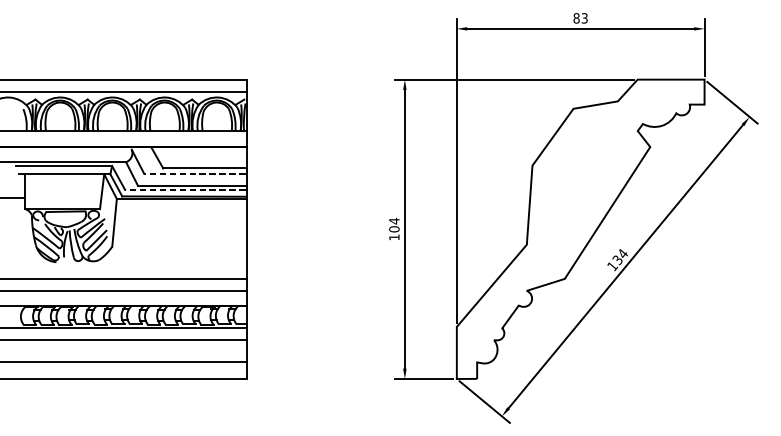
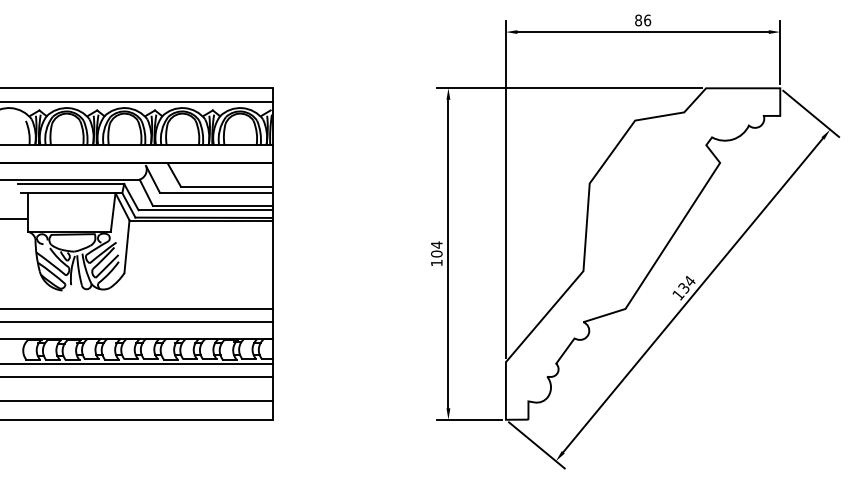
text: (584, 18) -> (647, 20), 83 -> 86
line: (194, 173) -> (215, 192), dashed -> solid
line: (185, 190) -> (205, 210), dashed -> solid

